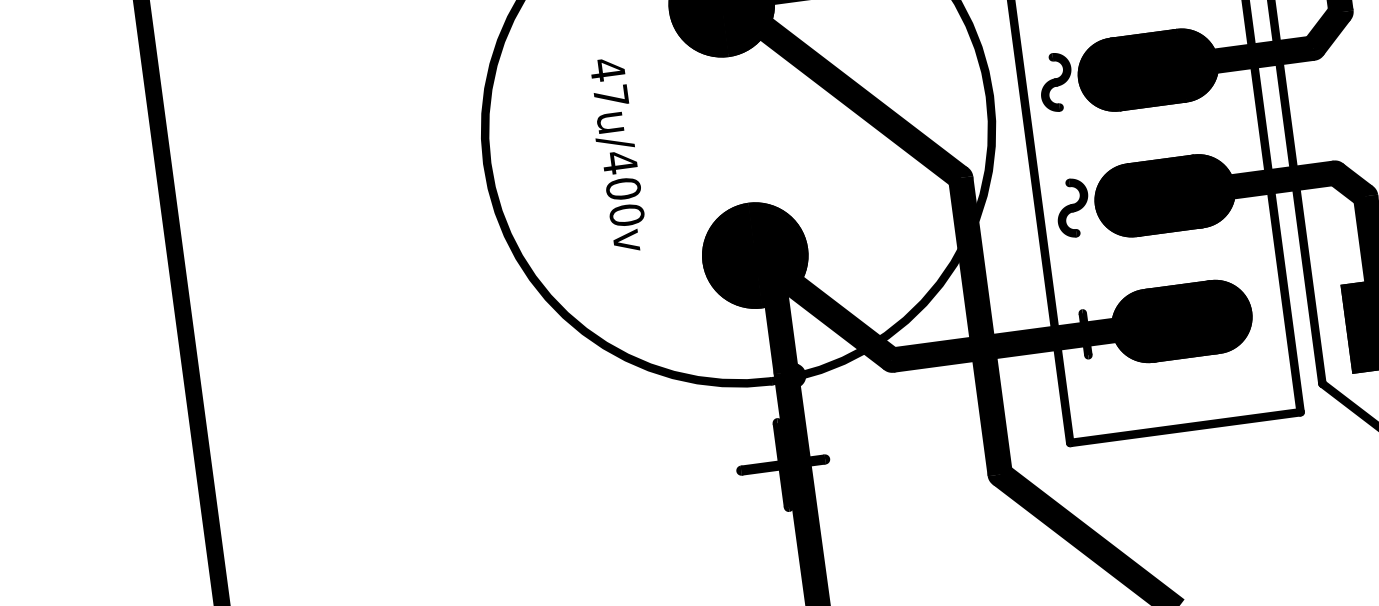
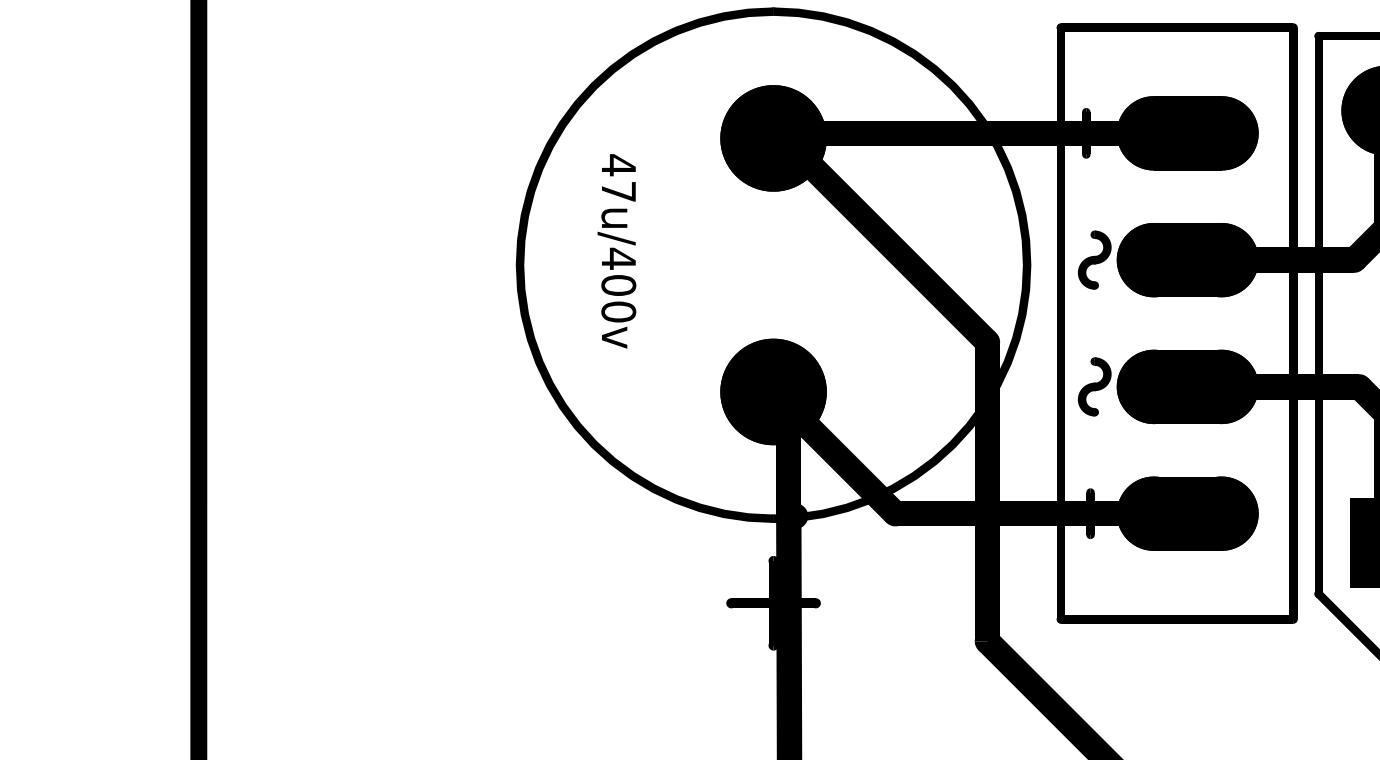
text: (616, 155) -> (616, 251), moved

